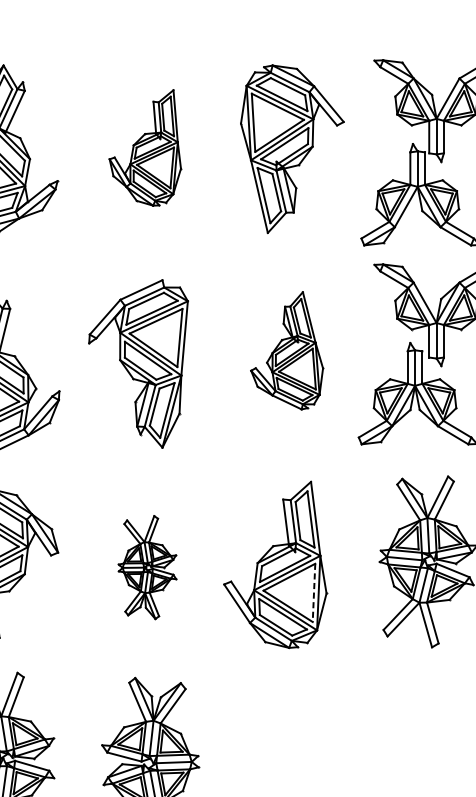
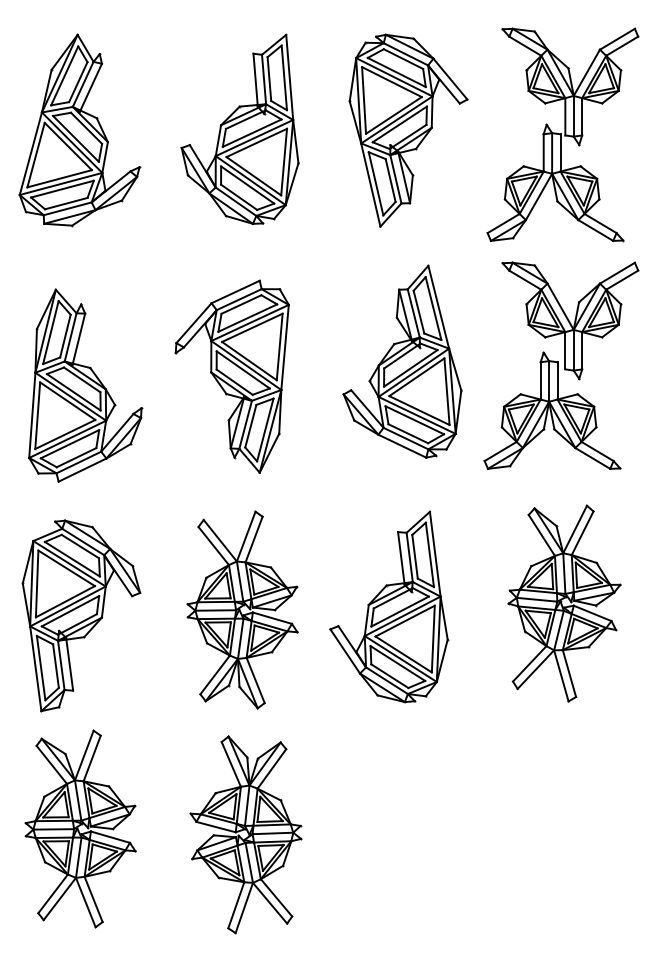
part: (144, 147) -> (239, 128), size x1.43
part: (287, 350) -> (402, 361), size x1.43
part: (147, 567) -> (242, 609), size x1.67
line: (314, 593) -> (433, 639), dashed -> solid

